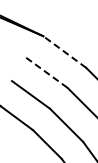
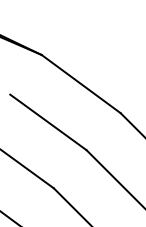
line: (64, 52) -> (80, 84), dashed -> solid
line: (46, 72) -> (47, 121), dashed -> solid

